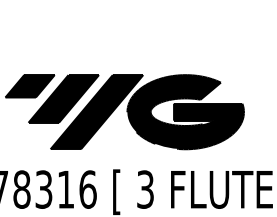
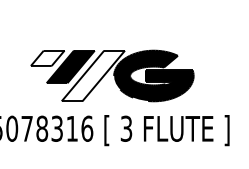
fill: (29, 85) -> (47, 57), removed
fill: (95, 111) -> (92, 75), removed

